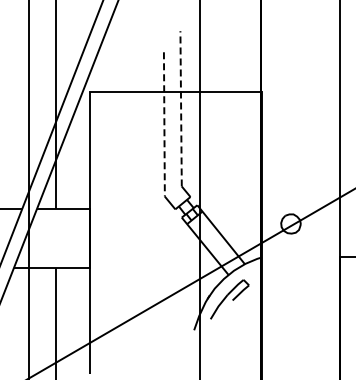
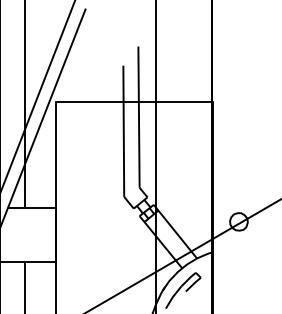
line: (181, 108) -> (139, 116), dashed -> solid
line: (164, 124) -> (123, 131), dashed -> solid

